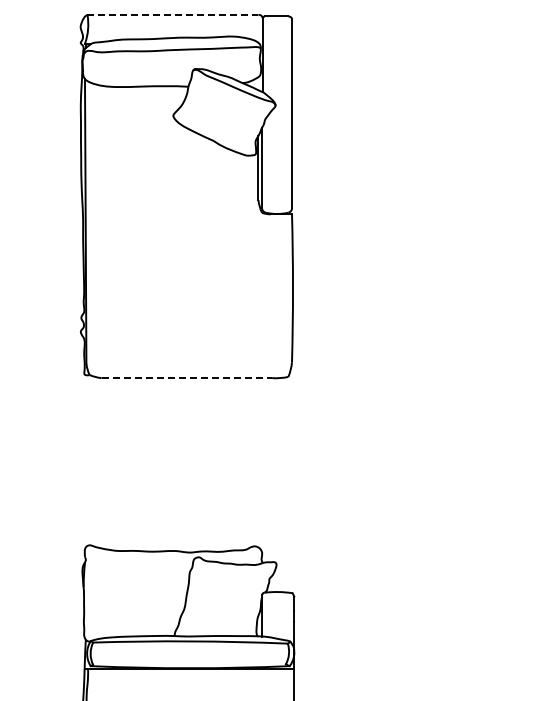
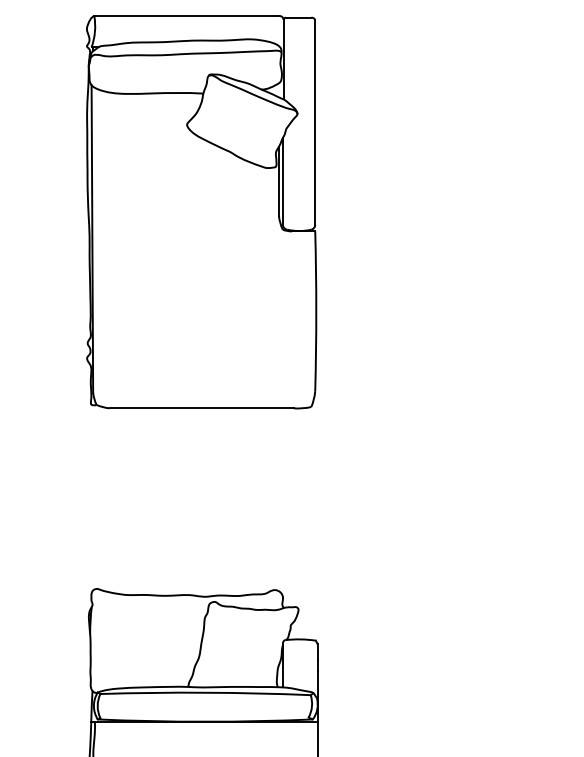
line: (172, 14) -> (186, 15), dashed -> solid
line: (187, 378) -> (202, 408), dashed -> solid

